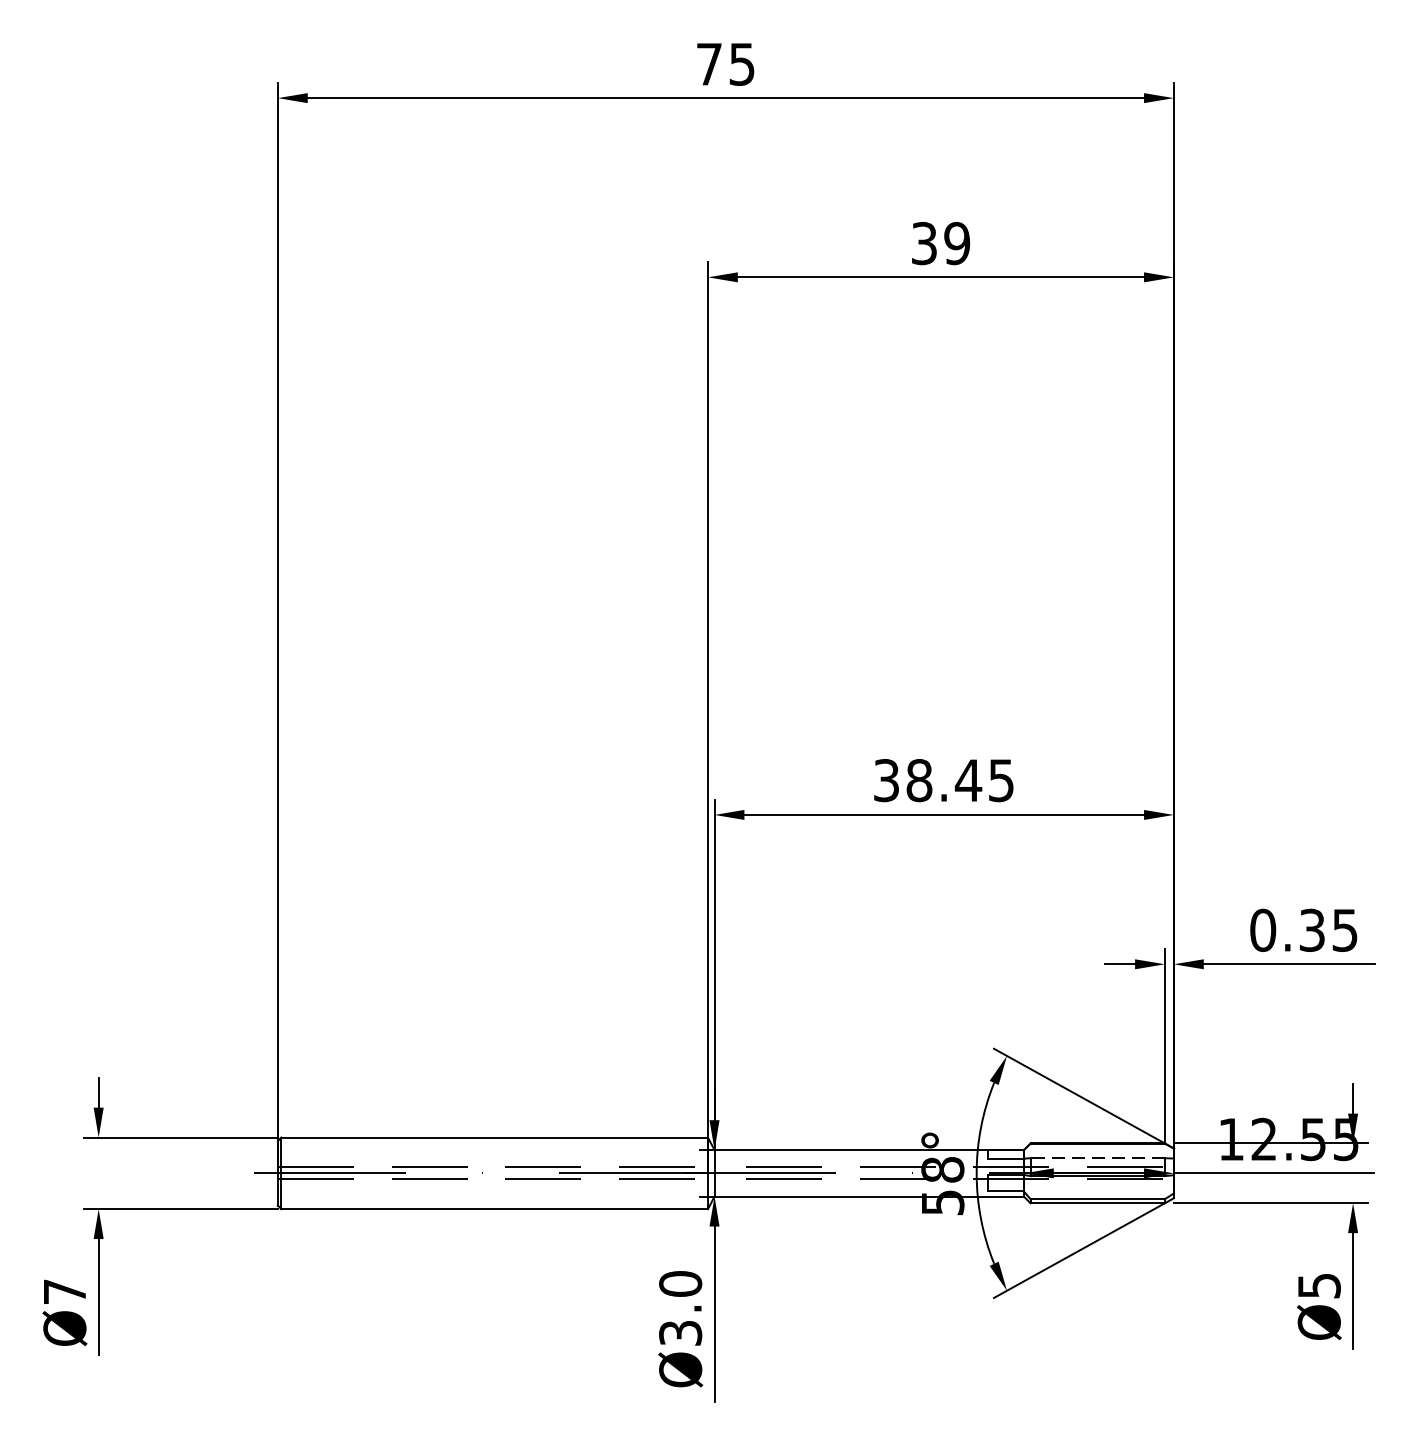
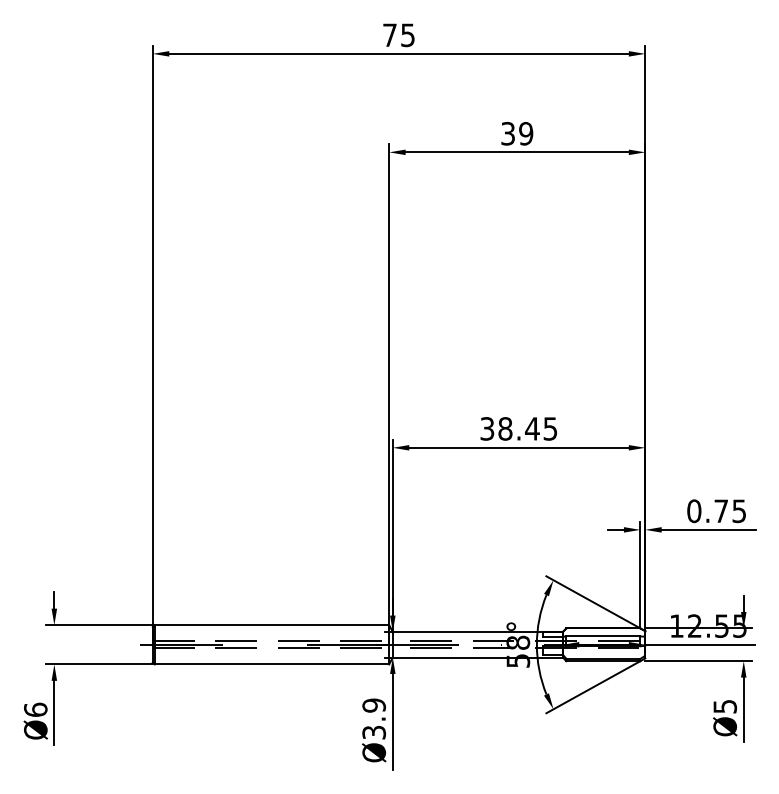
text: (1312, 930) -> (721, 511), 0.35 -> 0.75
line: (1097, 1158) -> (603, 636), dashed -> solid
text: (681, 1283) -> (374, 705), Ø3.0 -> Ø3.9
text: (64, 1291) -> (35, 709), Ø7 -> Ø6

